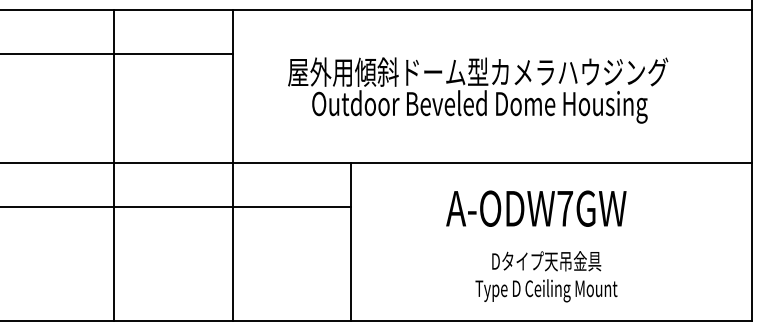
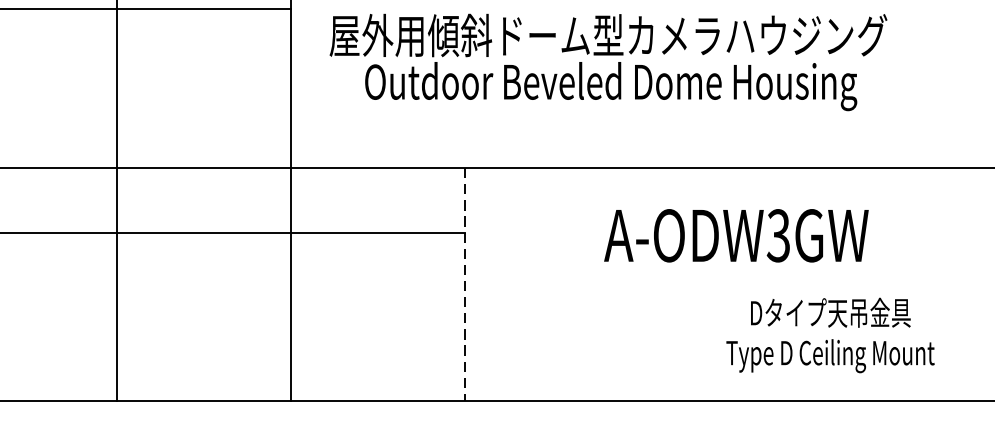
text: (478, 90) -> (609, 62), moved
text: (565, 208) -> (779, 235), A-ODW7GW -> A-ODW3GW
line: (351, 242) -> (465, 285), solid -> dashed
text: (546, 276) -> (830, 335), moved

